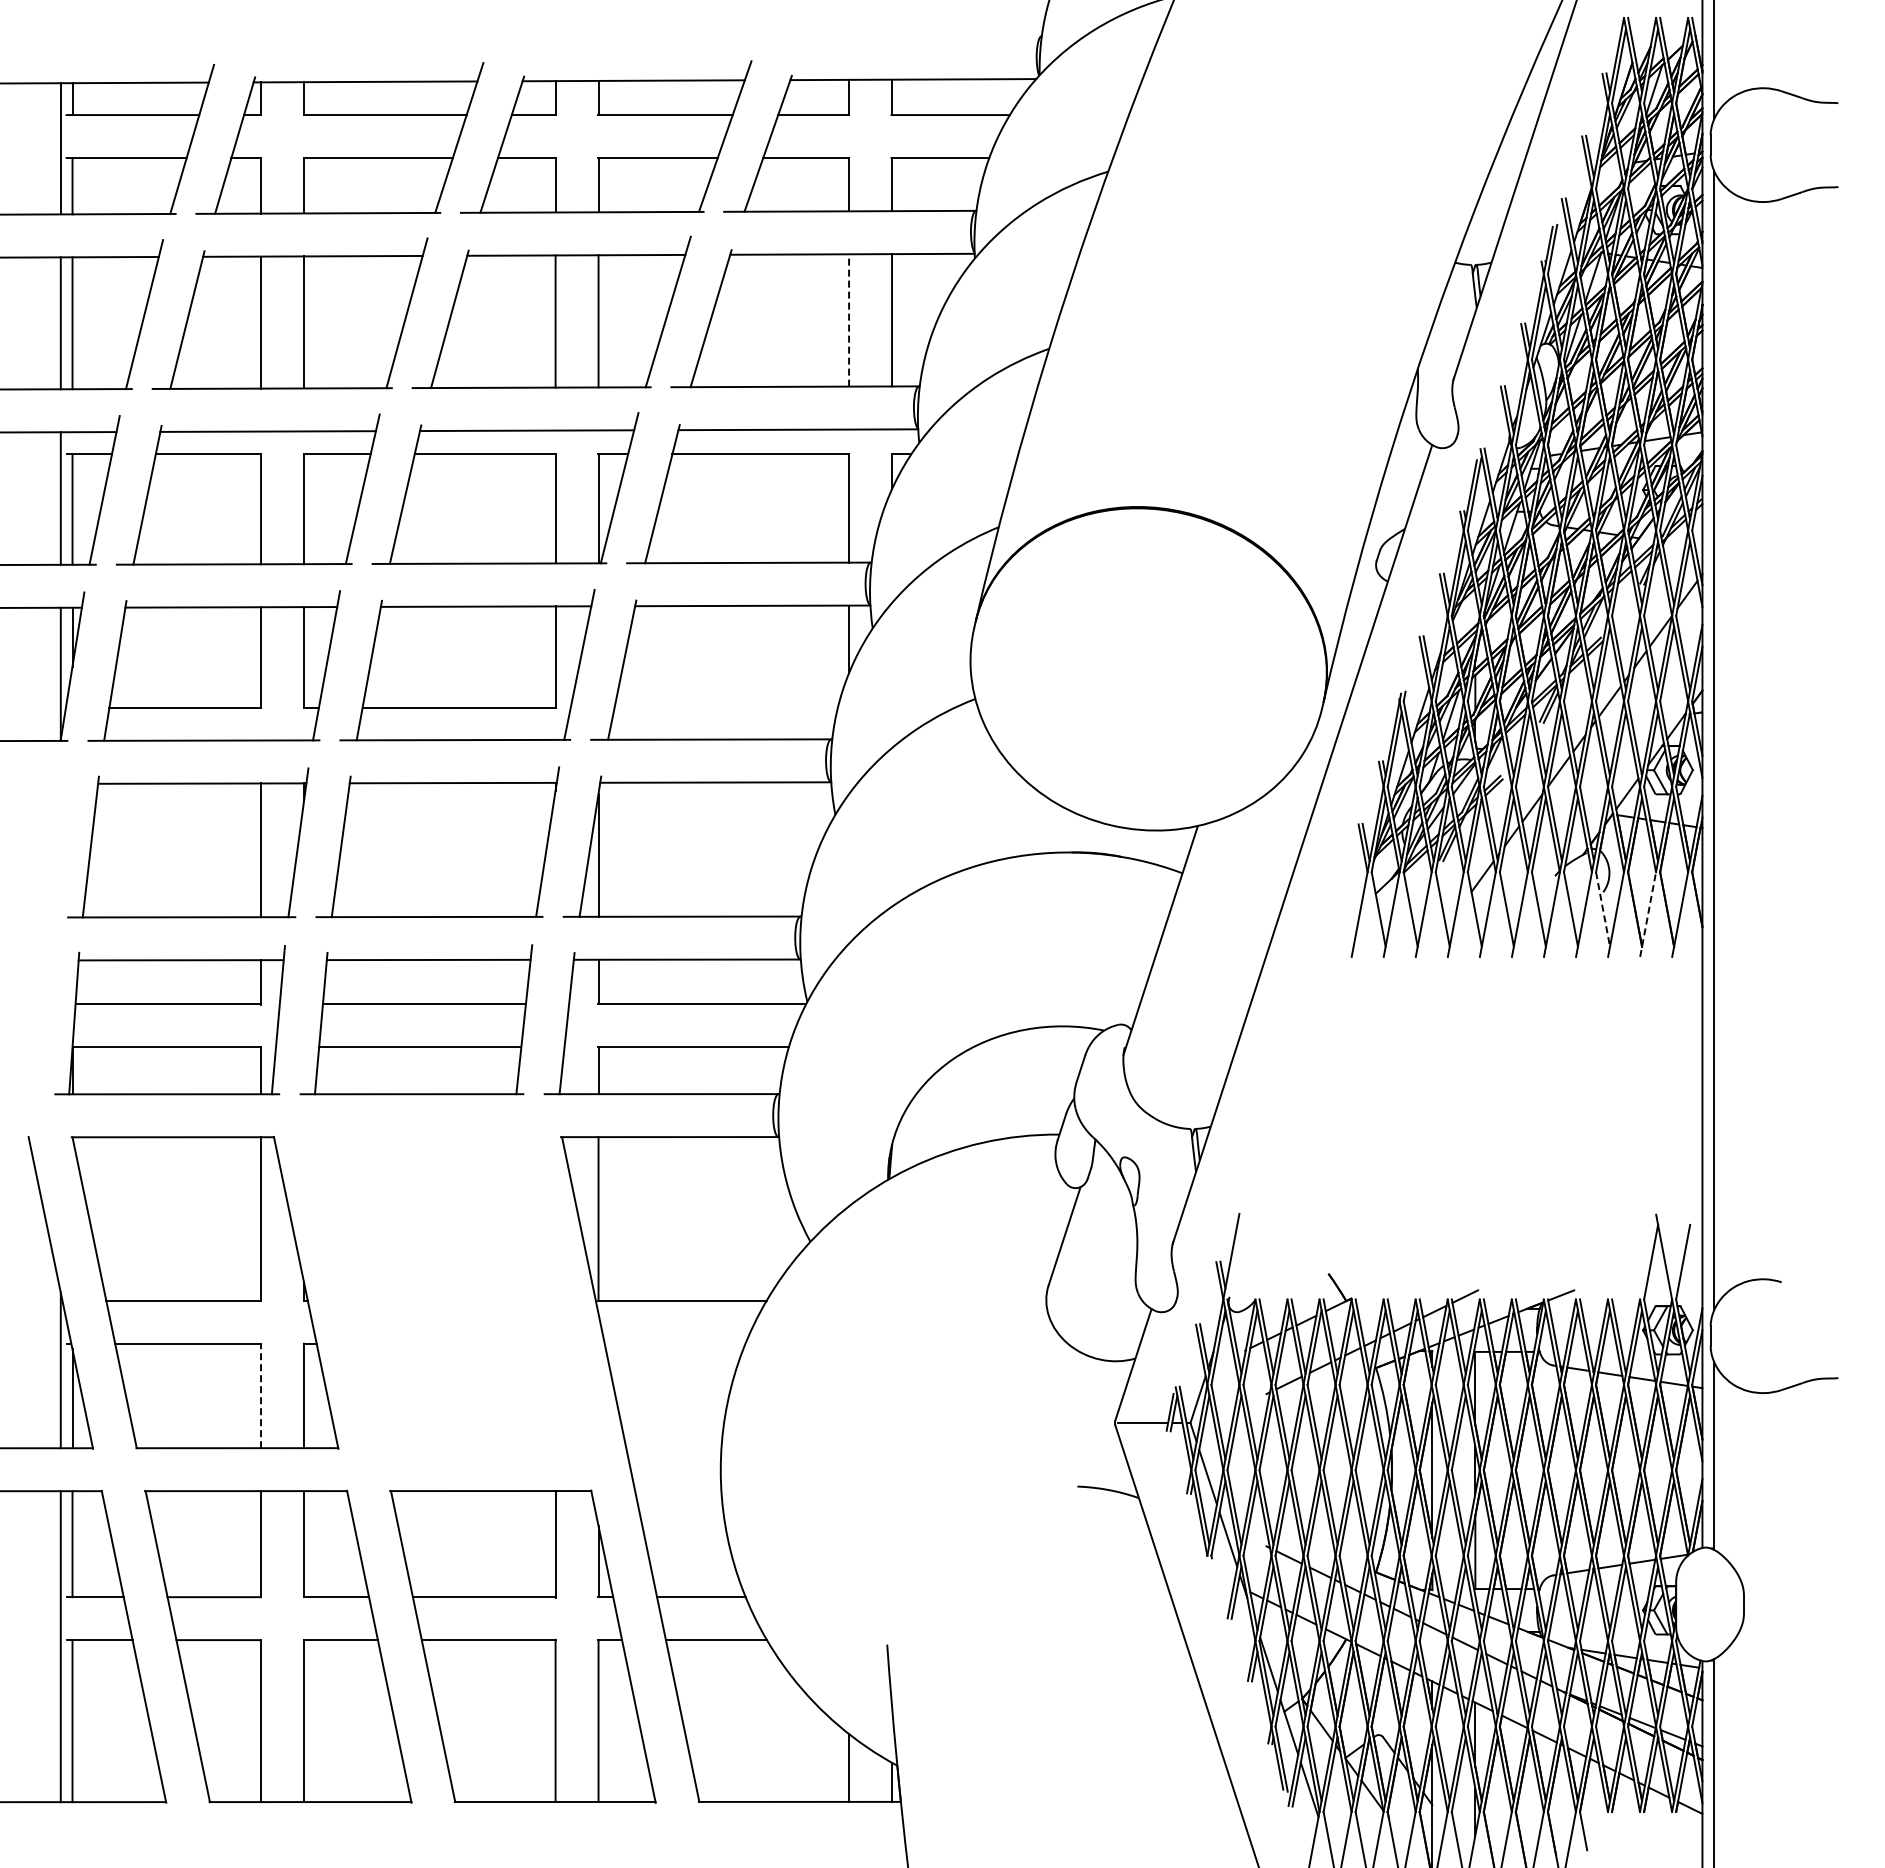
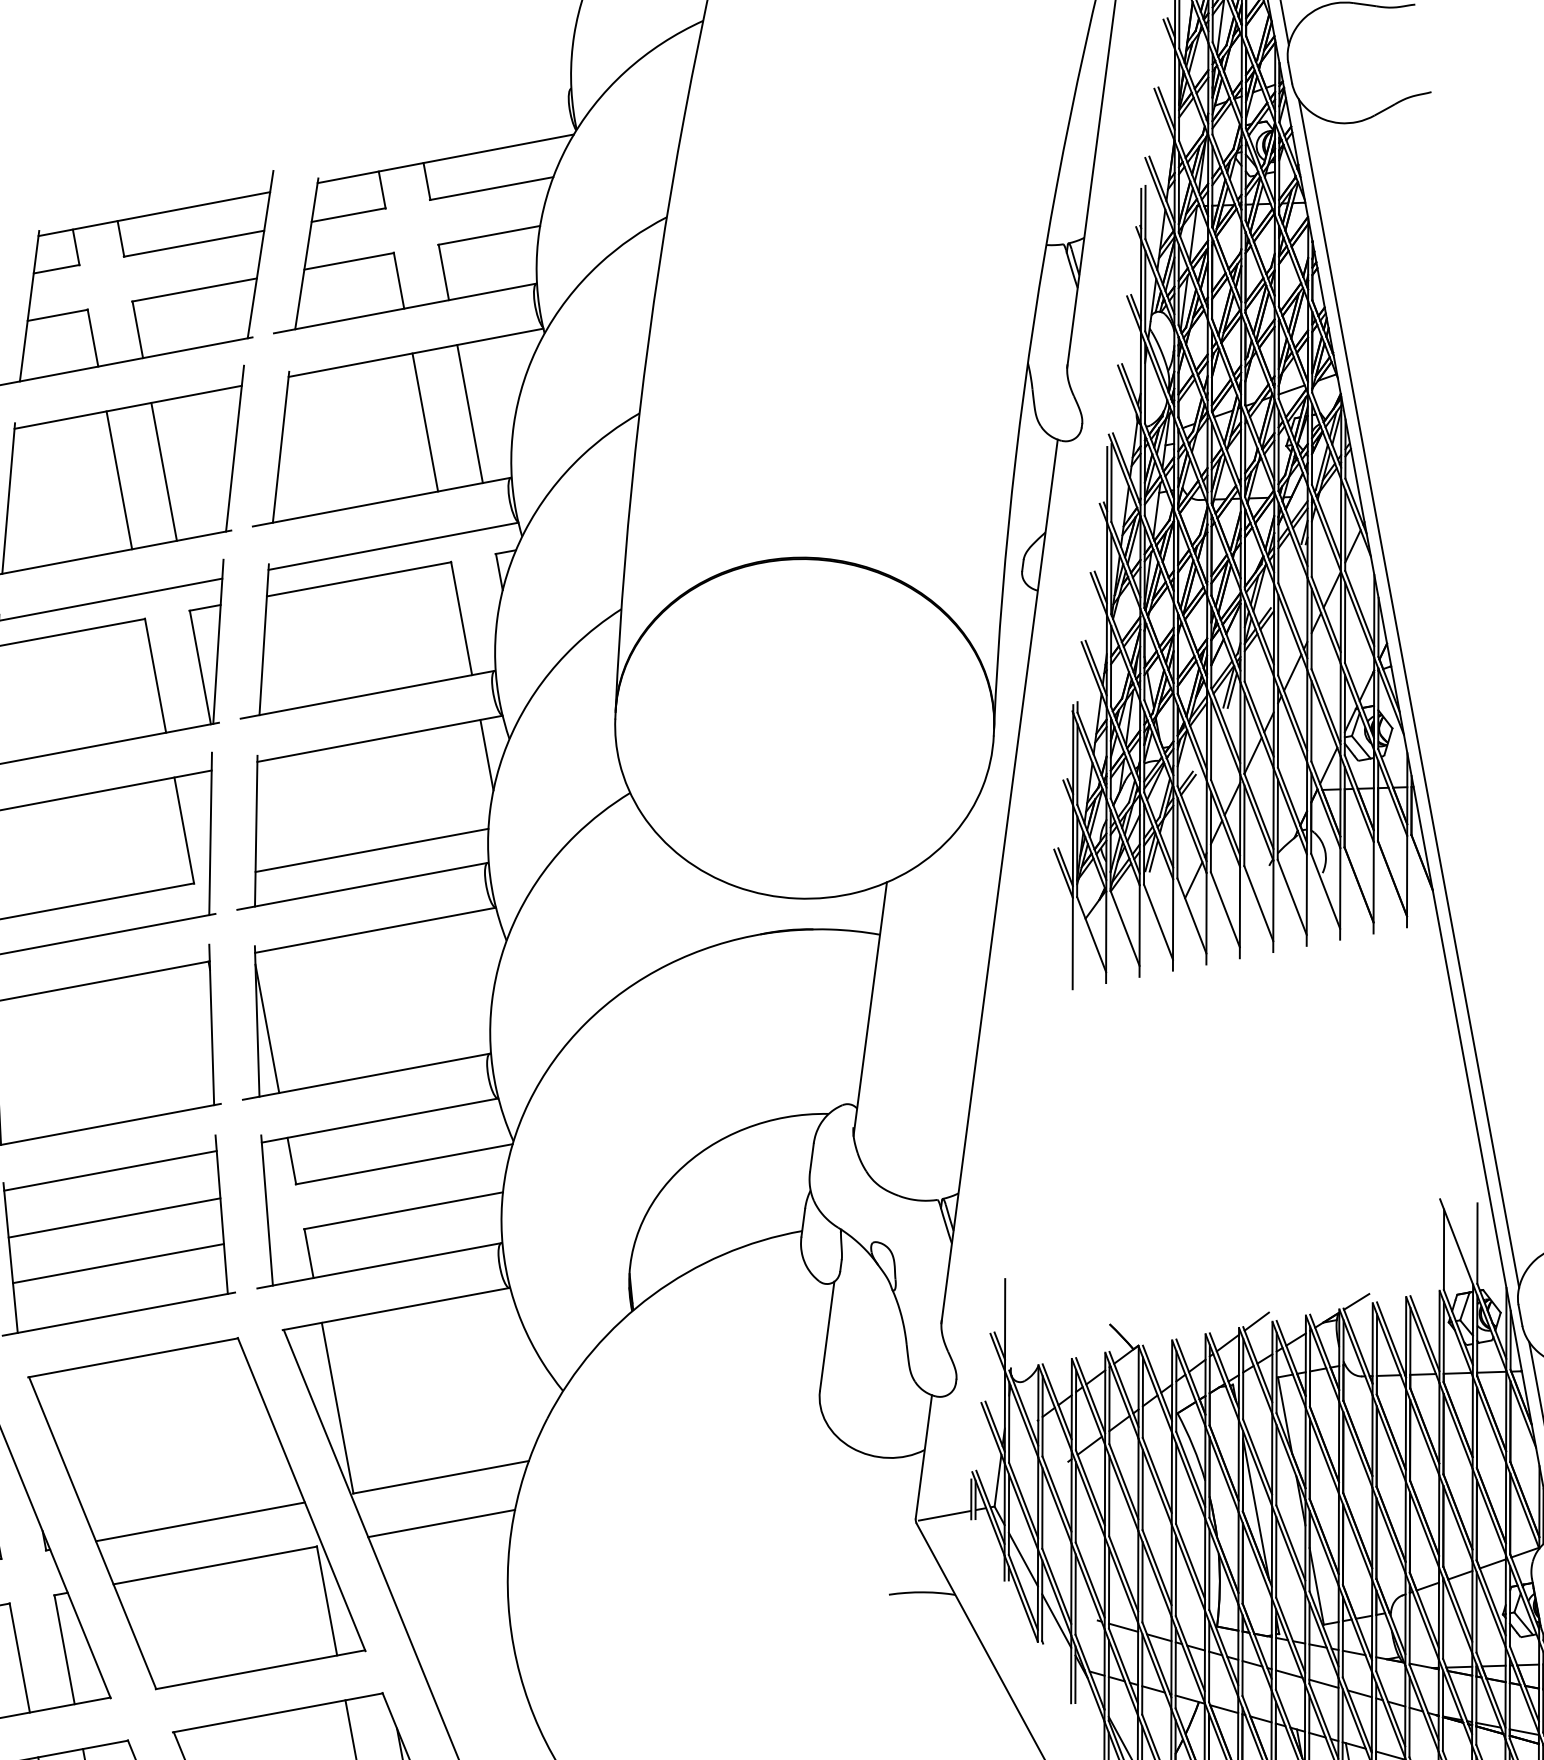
line: (849, 319) -> (425, 421), dashed -> solid
line: (725, 707) -> (371, 850), added
line: (1603, 909) -> (1326, 891), dashed -> solid
line: (1648, 914) -> (1374, 887), dashed -> solid
part: (449, 1292) -> (196, 1513), added
line: (674, 1343) -> (440, 1523), added
line: (261, 1395) -> (20, 1657), dashed -> solid

